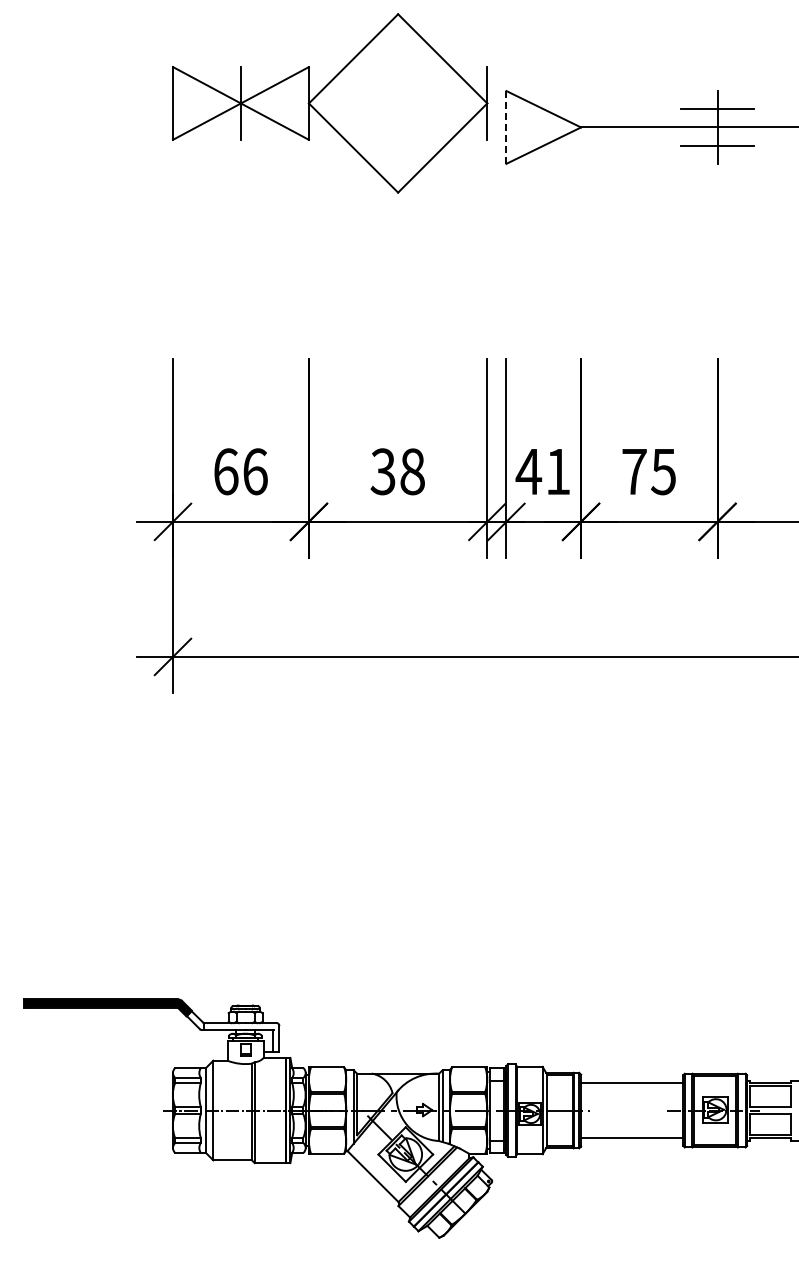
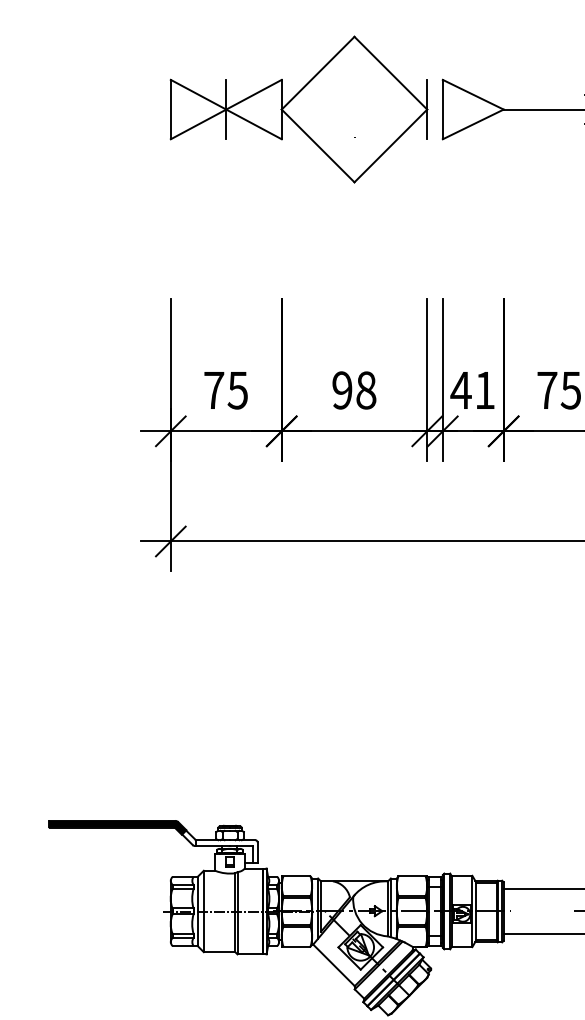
part: (330, 103) -> (299, 109), moved
line: (506, 126) -> (442, 108), dashed -> solid
text: (240, 471) -> (225, 390), 66 -> 75
text: (382, 471) -> (341, 390), 38 -> 98

